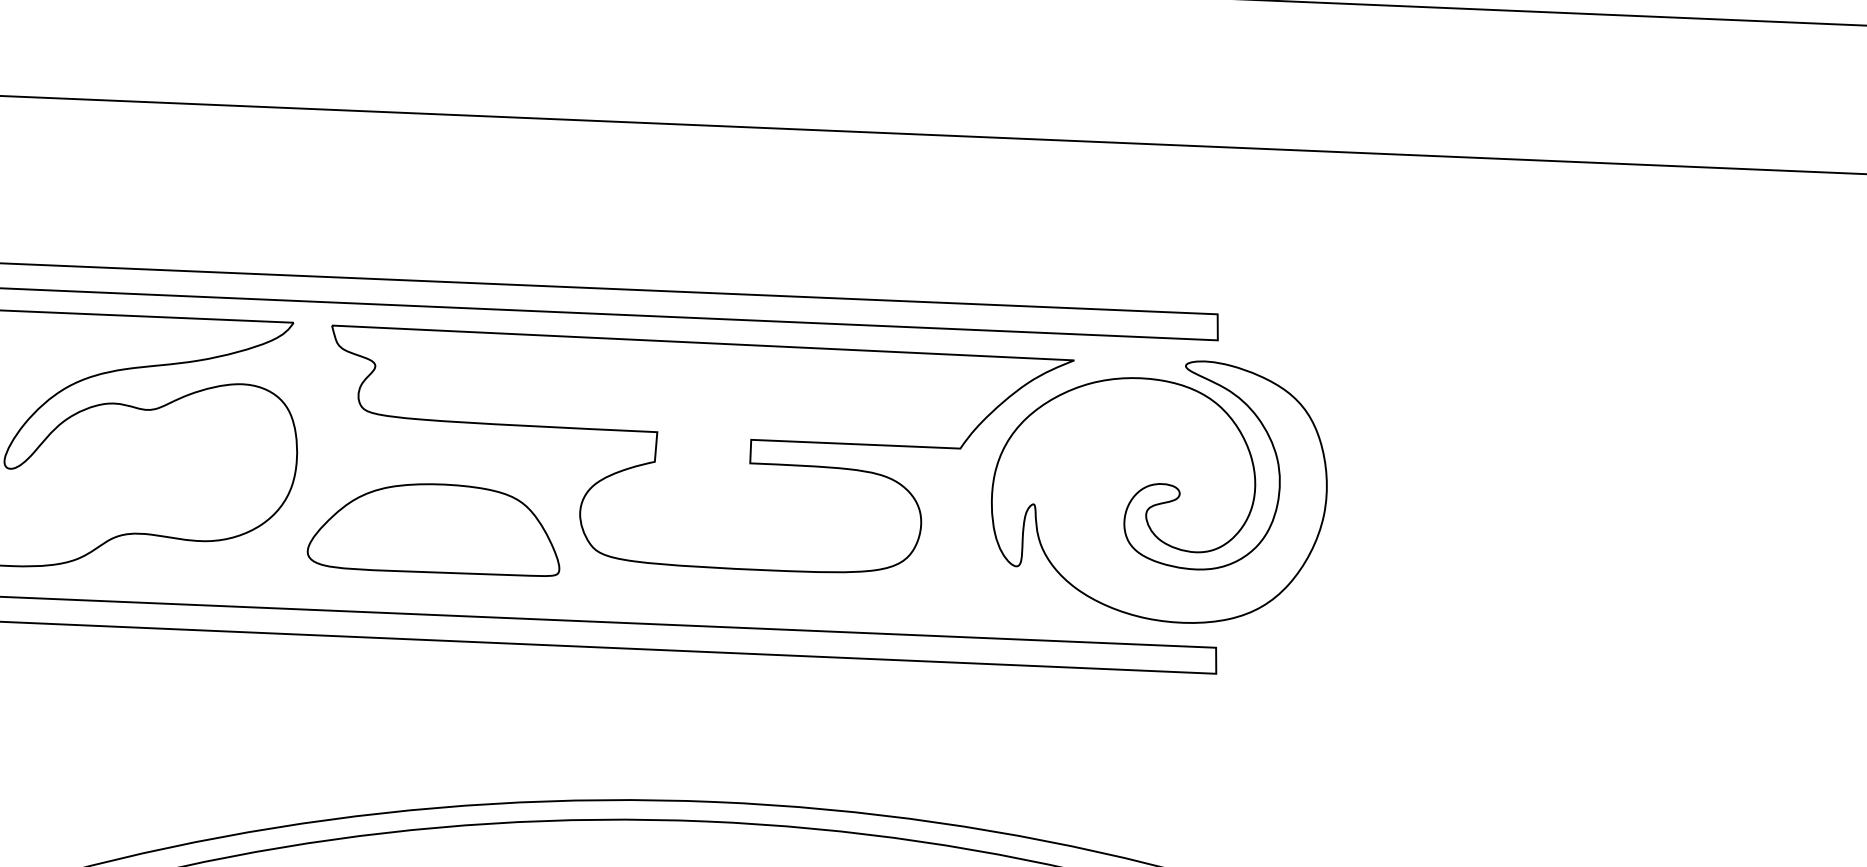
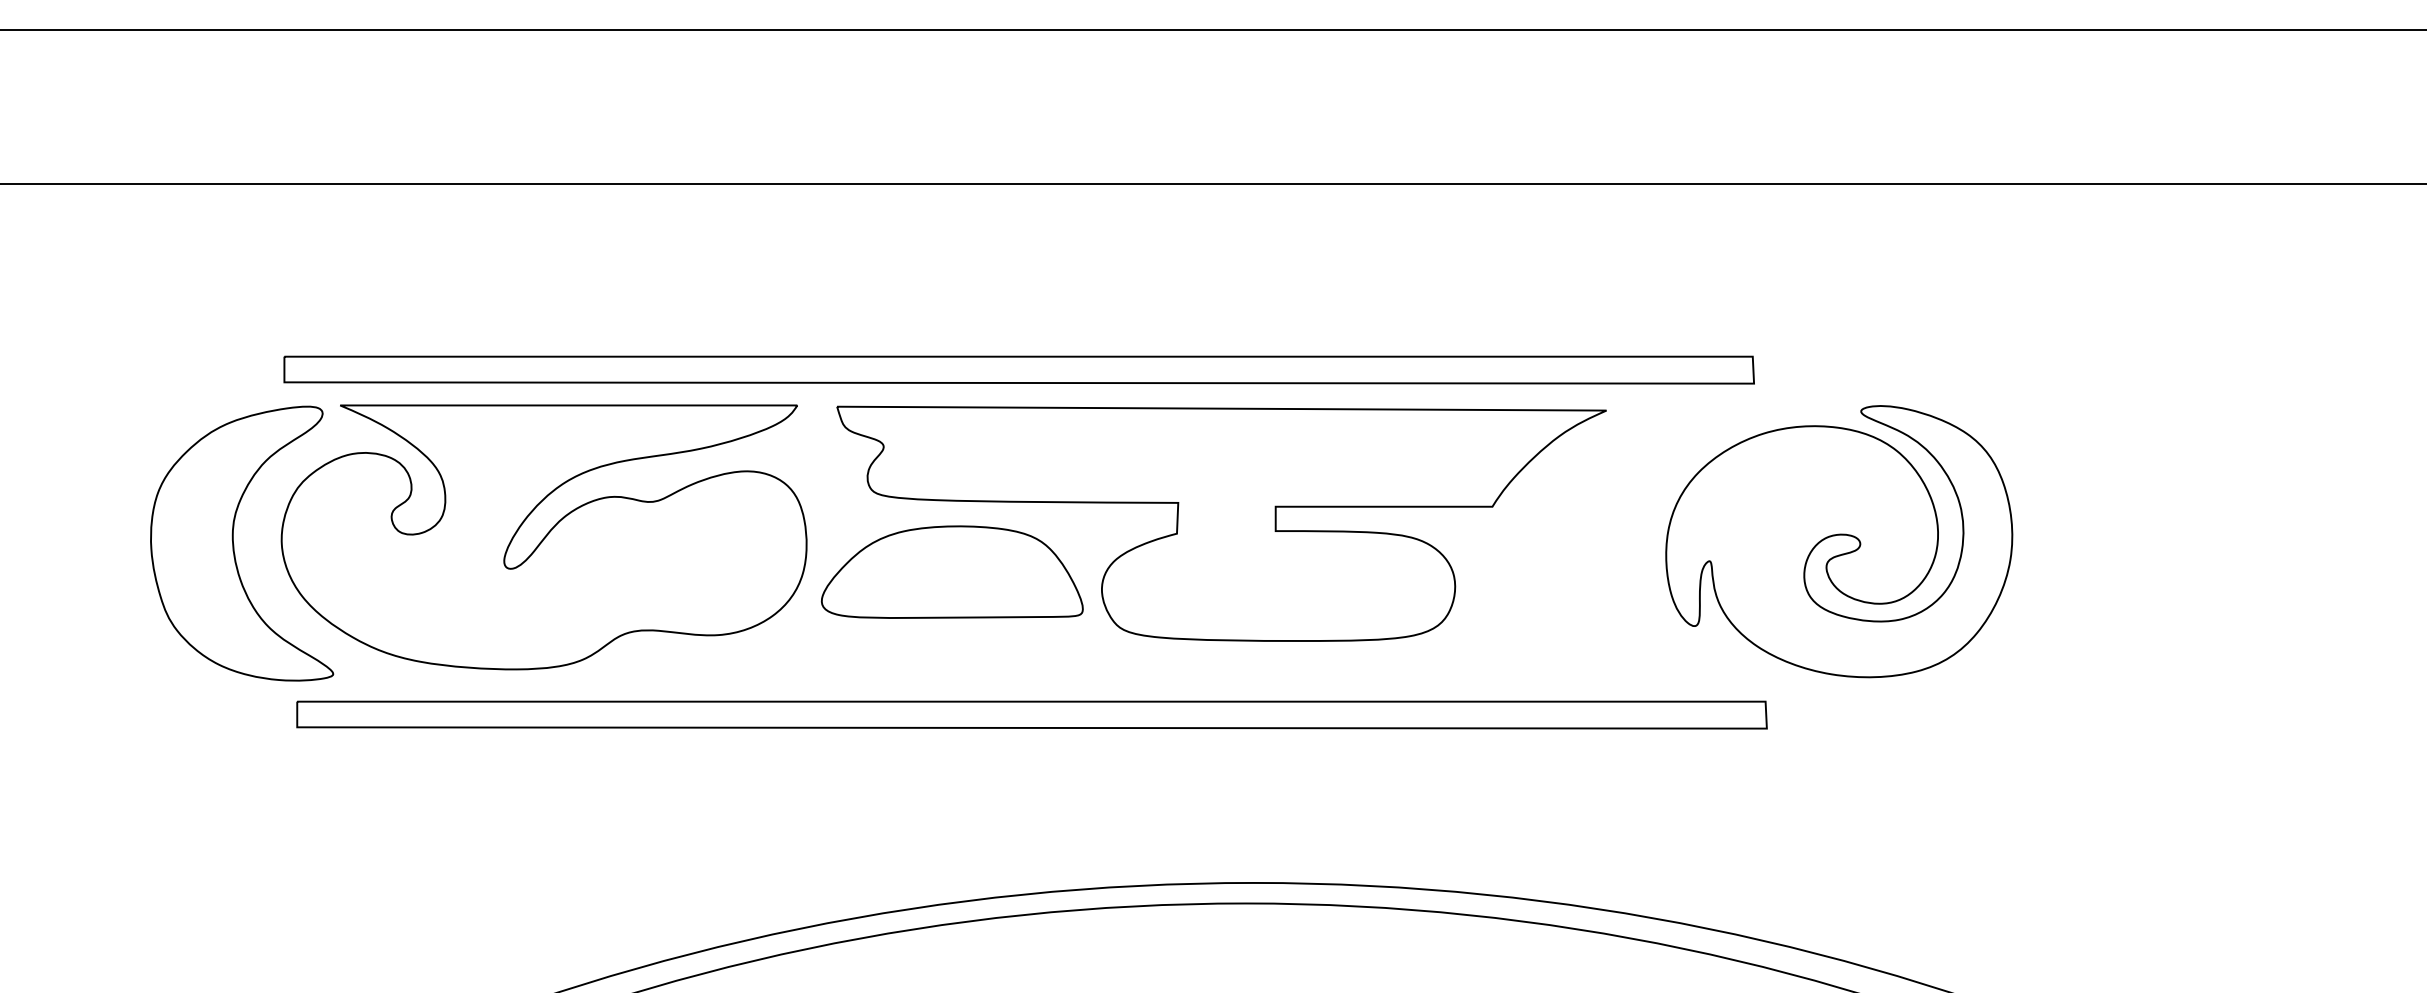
part: (1159, 490) -> (1839, 541), moved
part: (434, 527) -> (951, 571), moved

